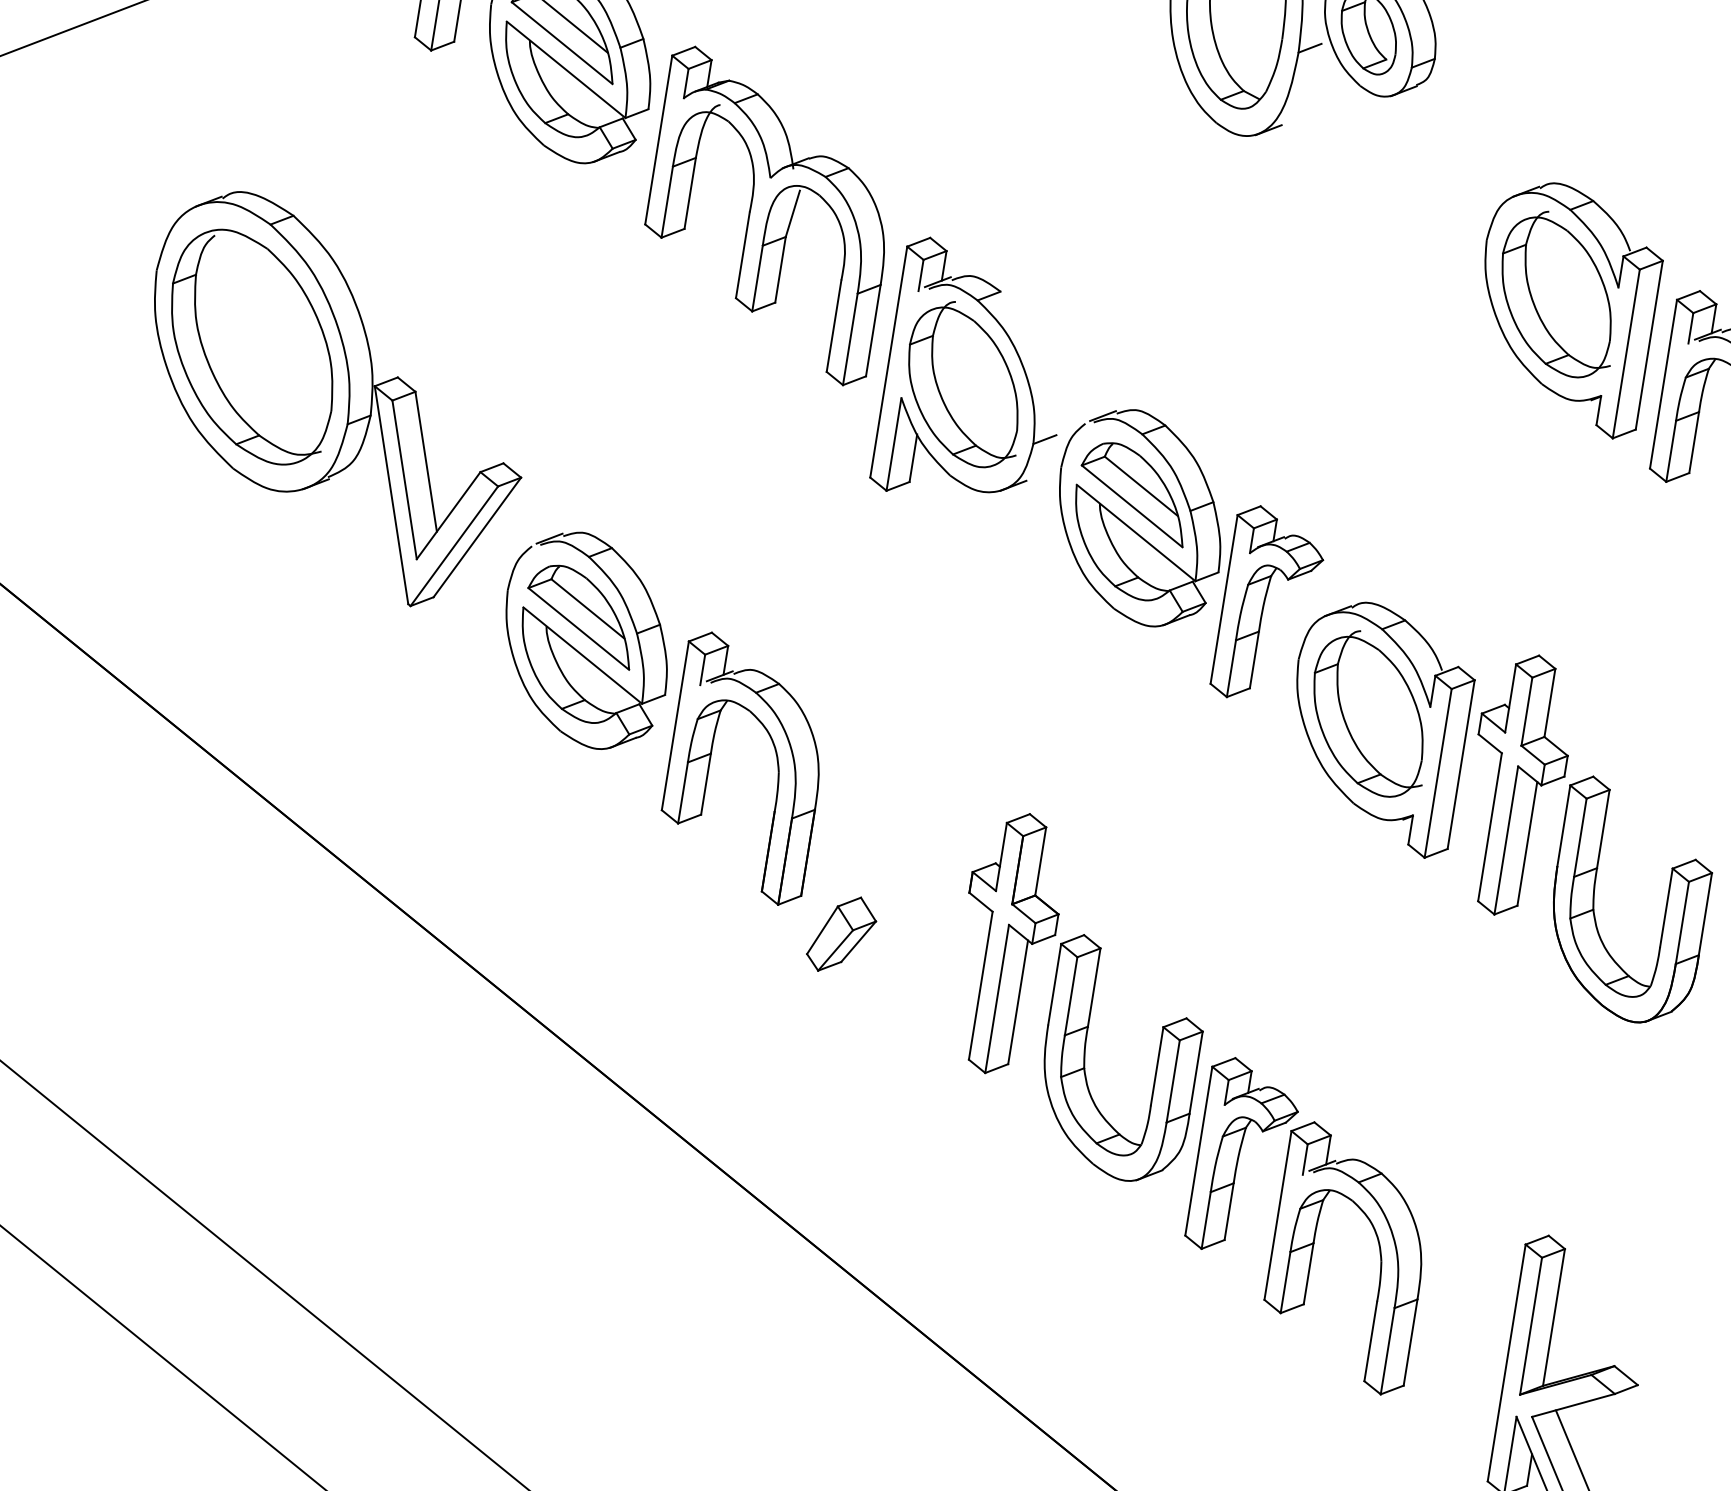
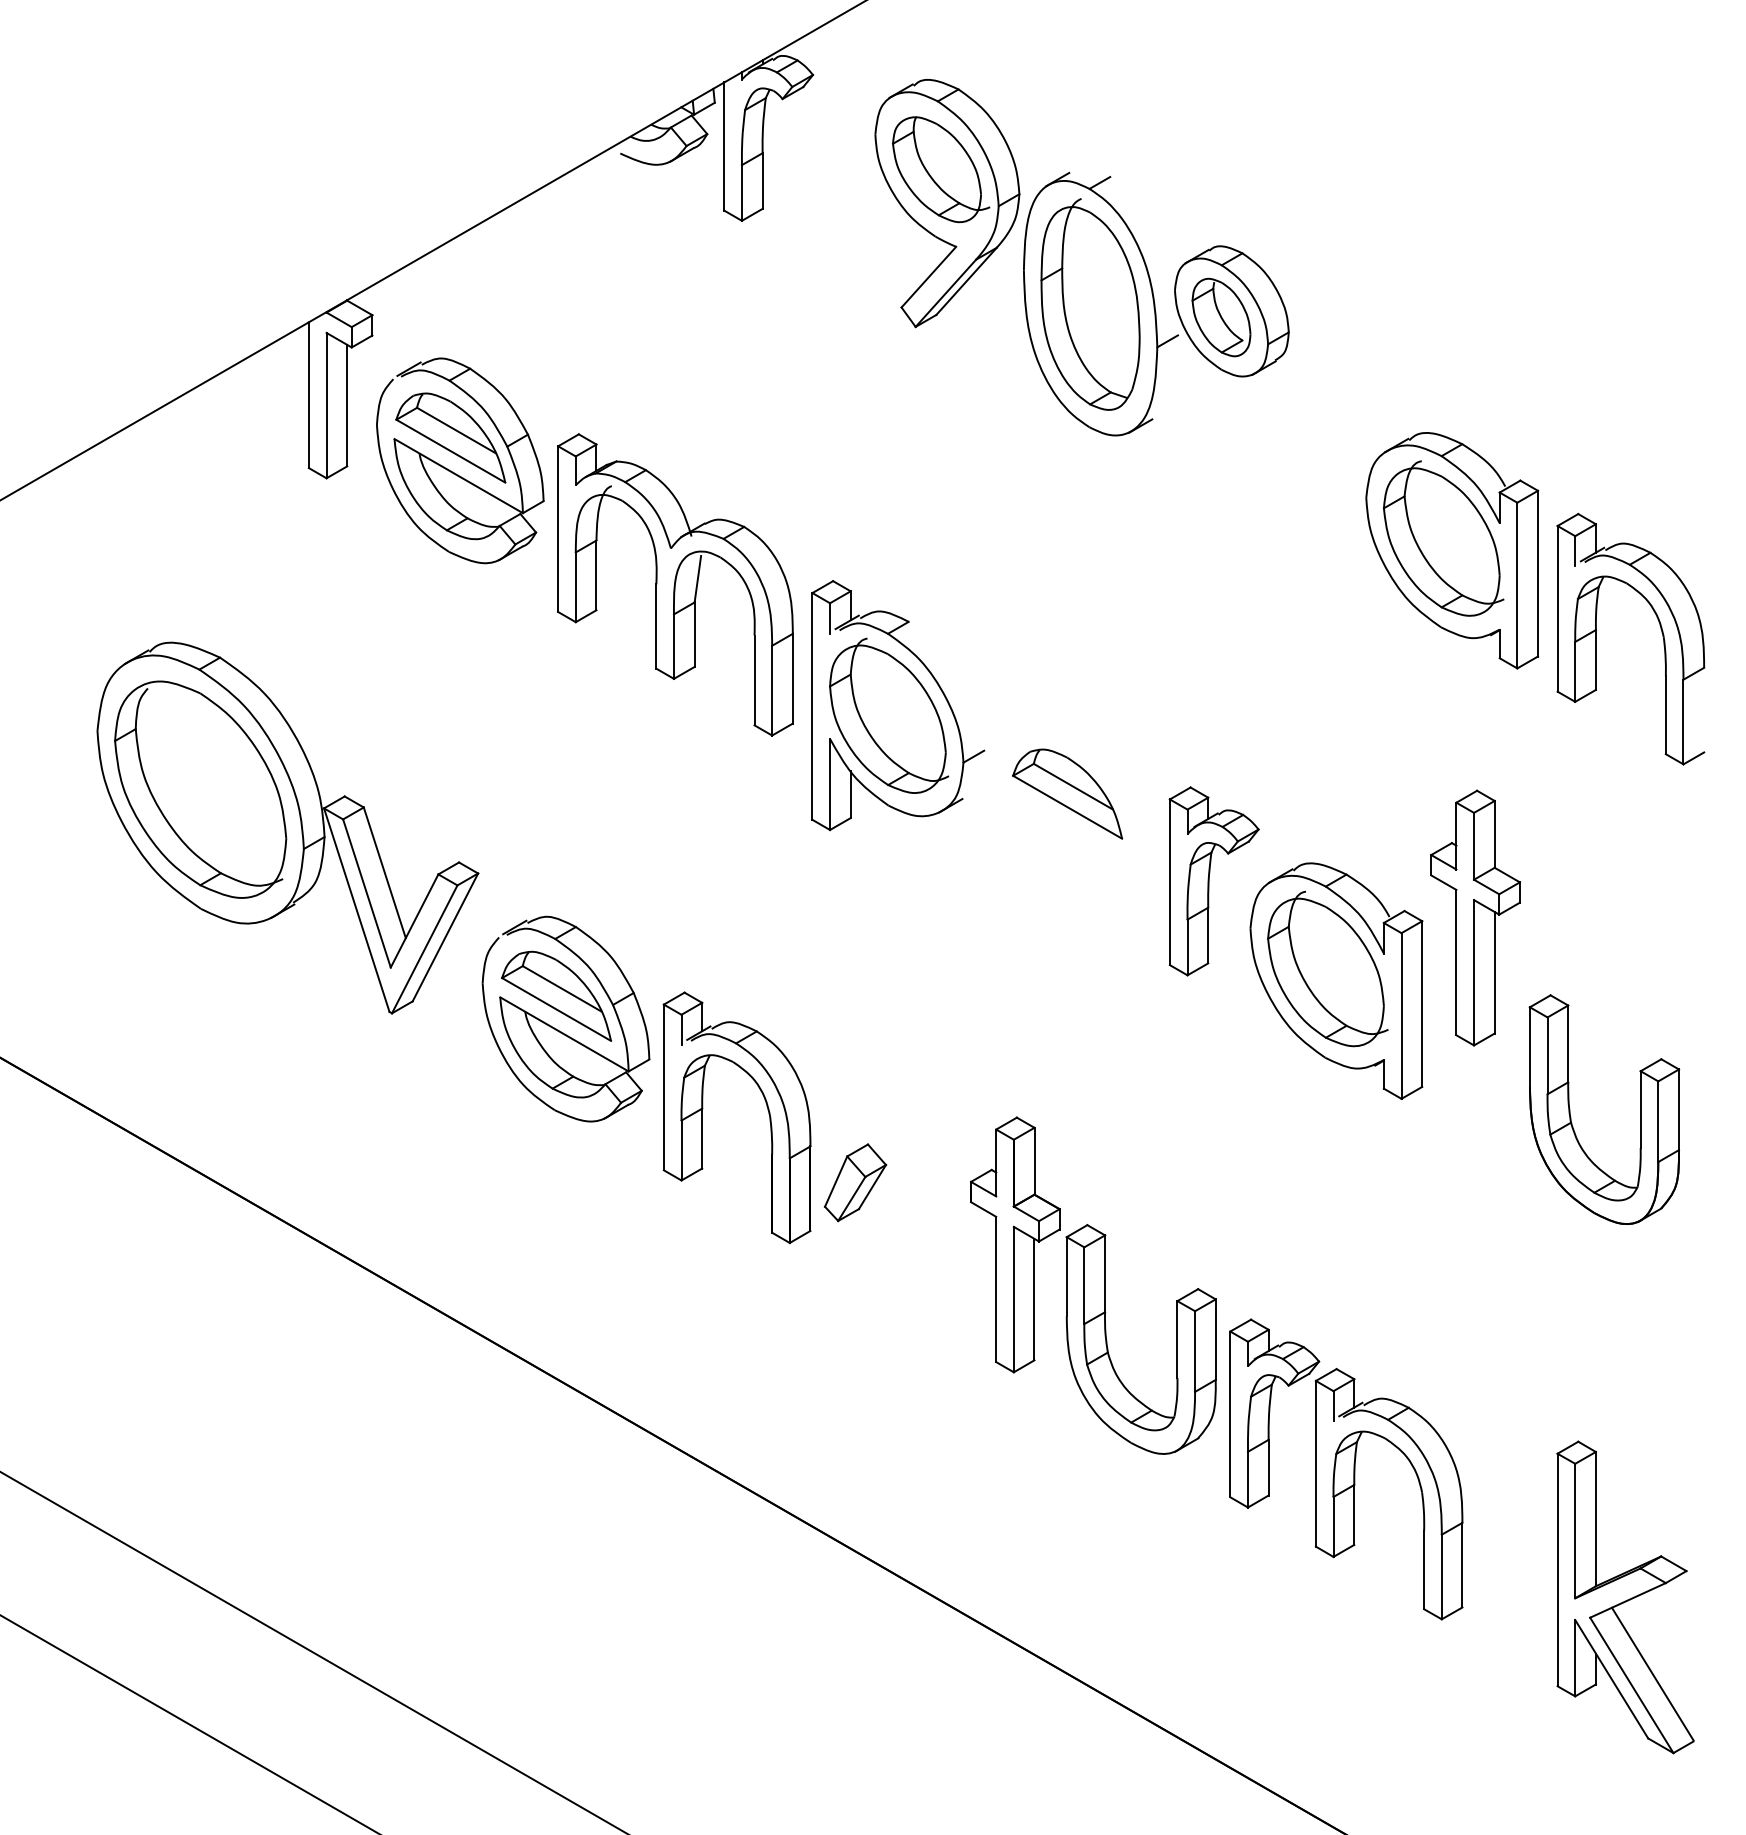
part: (1132, 528) -> (1071, 828), removed
part: (1516, 784) -> (1475, 917), moved
part: (842, 934) -> (855, 1182), moved

